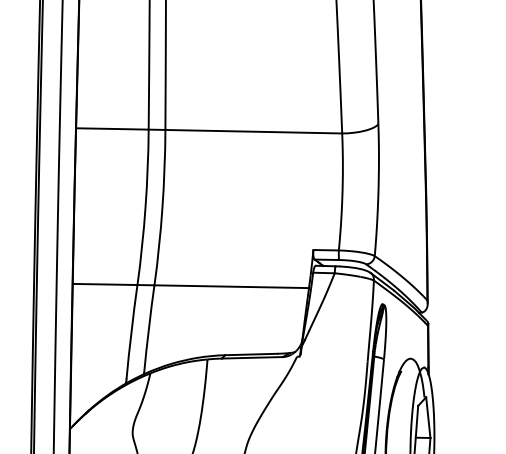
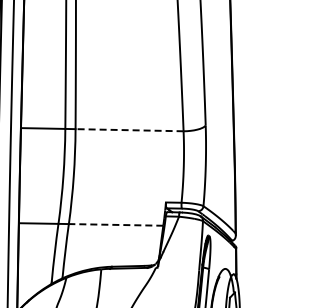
line: (253, 132) -> (129, 130), solid -> dashed
line: (230, 286) -> (115, 224), solid -> dashed

